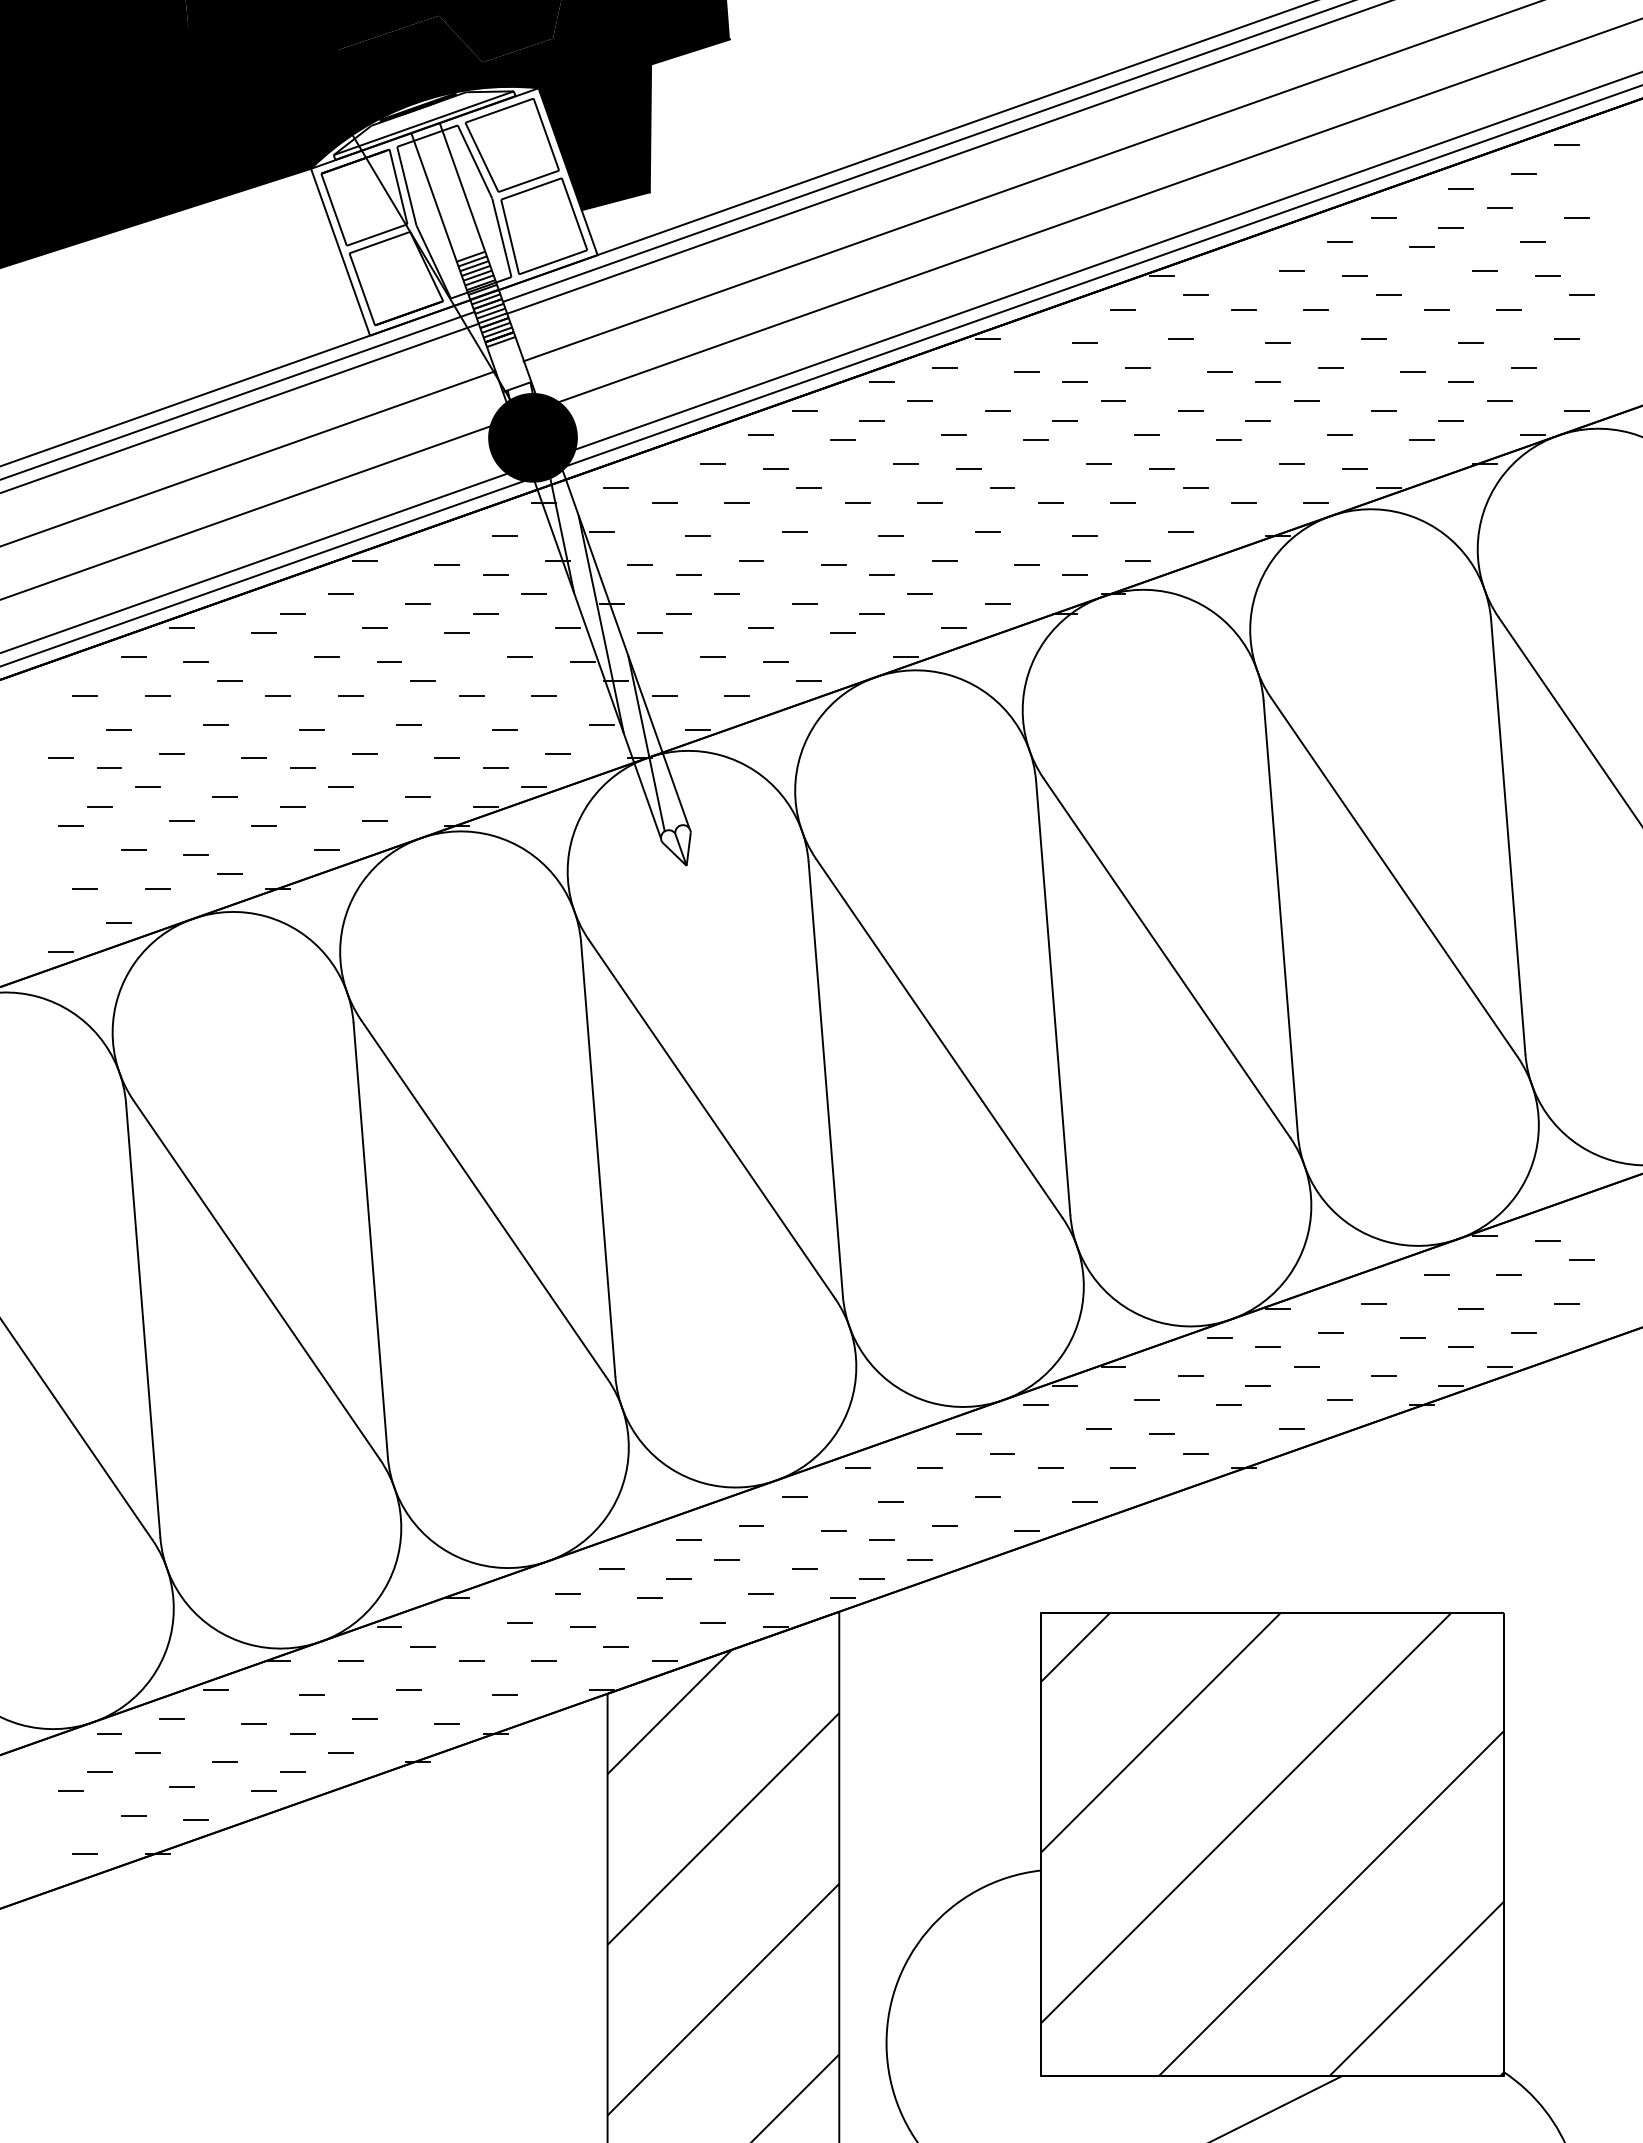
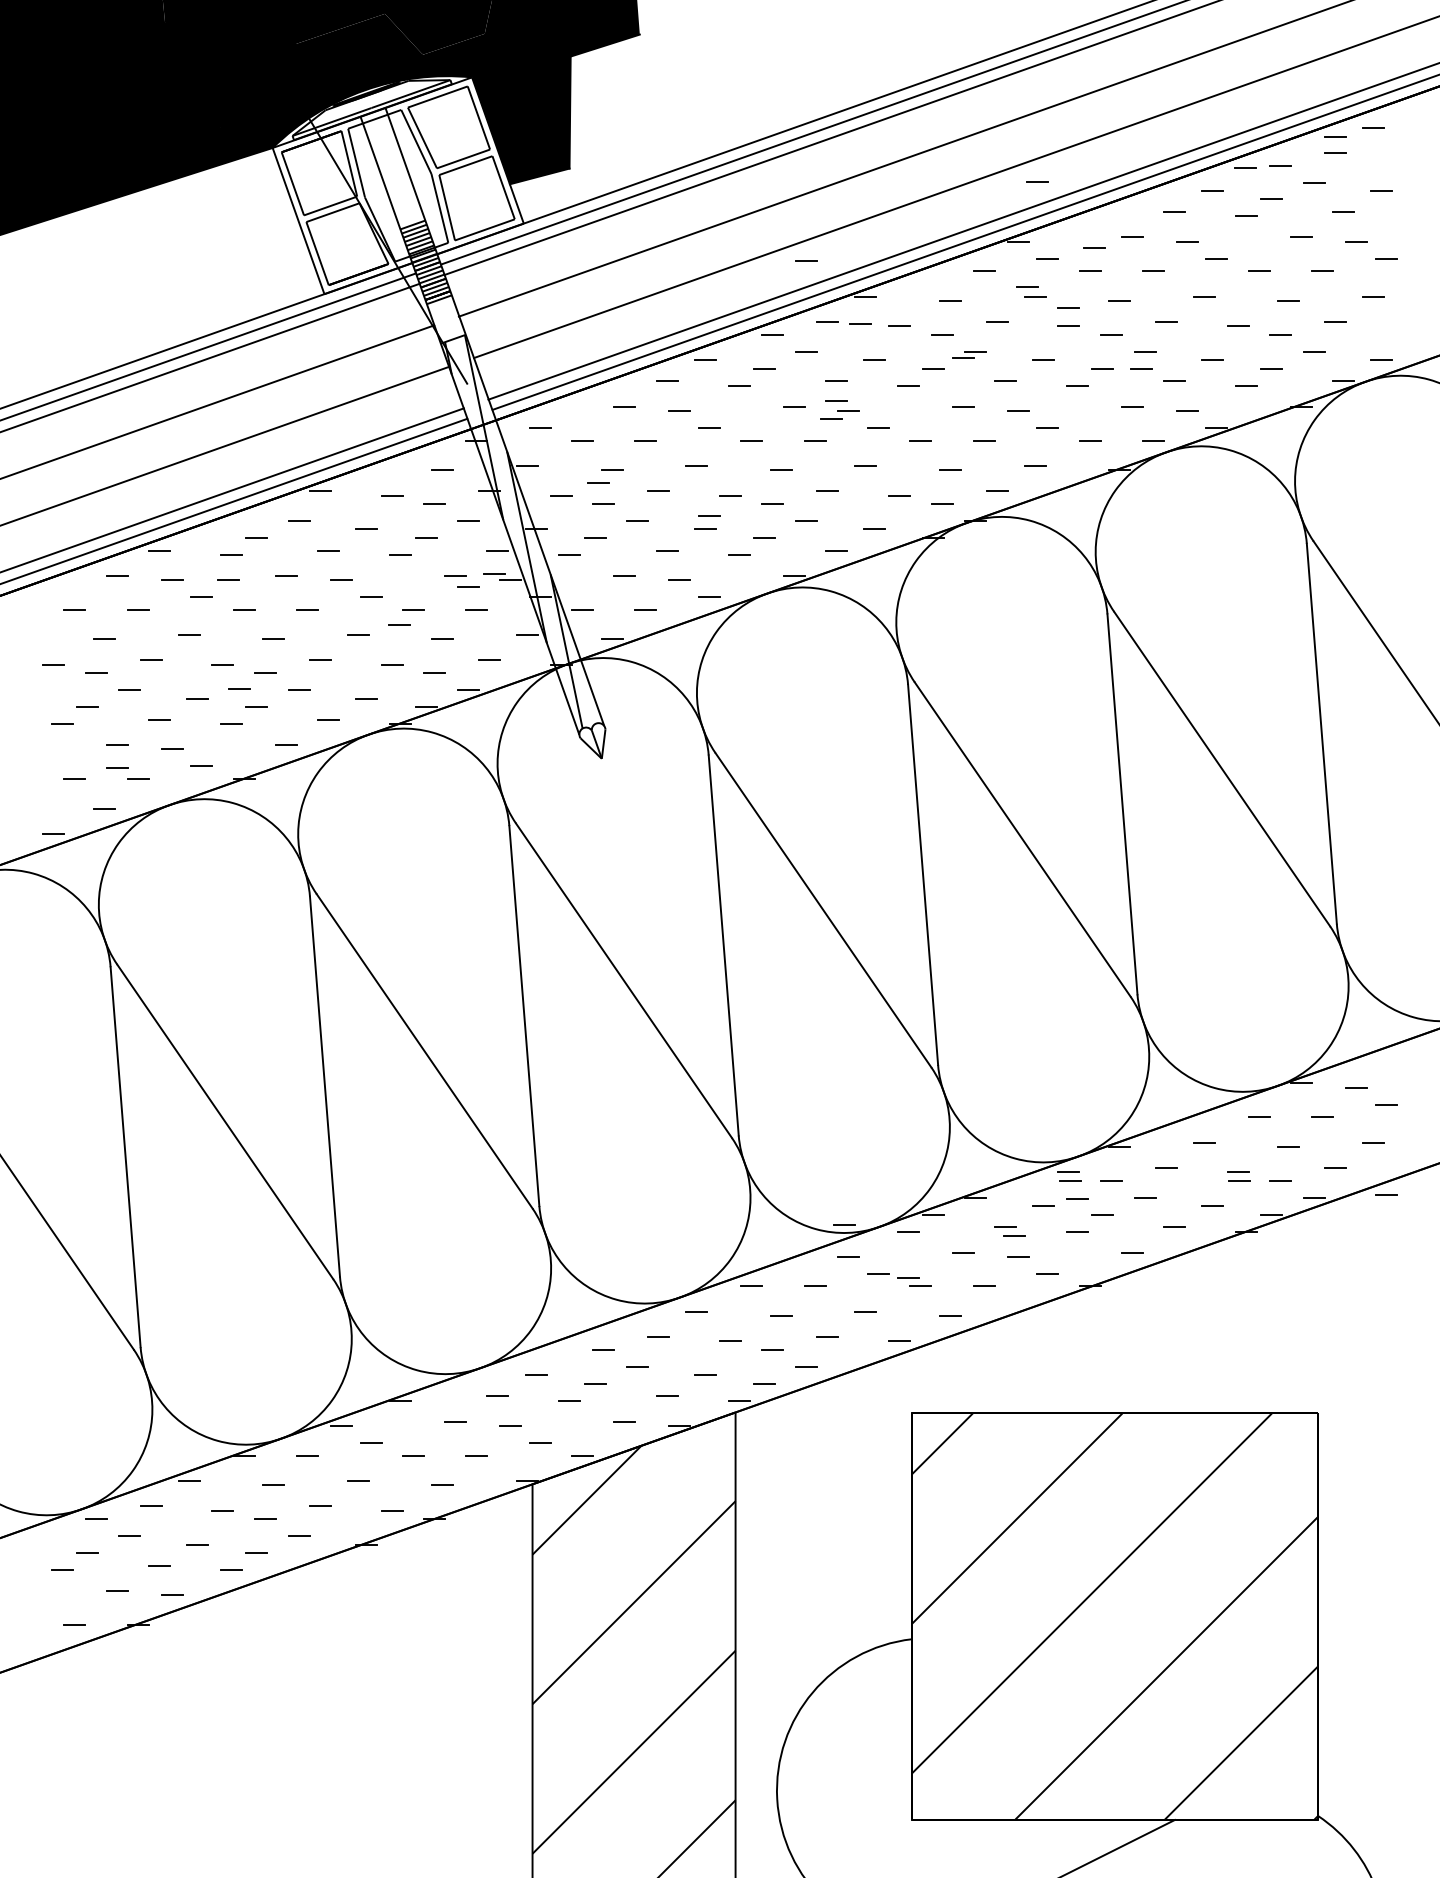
line: (1523, 155) -> (1335, 136), added
line: (1421, 190) -> (1245, 166), added
line: (1183, 207) -> (1037, 181), added
line: (1248, 282) -> (1094, 247), added
line: (919, 297) -> (805, 260), added
line: (1172, 326) -> (1027, 286), added
line: (1219, 350) -> (1068, 307), added
line: (981, 369) -> (860, 323), added
line: (1098, 407) -> (962, 357), added
line: (1301, 420) -> (1140, 368), added
fill: (532, 437) -> (466, 383), removed
line: (953, 457) -> (835, 400), added
line: (948, 477) -> (831, 418), added
line: (682, 550) -> (598, 482), added
line: (808, 587) -> (708, 514), added
line: (563, 654) -> (493, 573), added
line: (259, 661) -> (227, 579), added
line: (533, 669) -> (467, 586), added
line: (454, 712) -> (398, 624), added
line: (272, 785) -> (238, 688), added
line: (133, 875) -> (117, 767), added
line: (1220, 1346) -> (1069, 1179), added
line: (1413, 1346) -> (1238, 1179), added
line: (1581, 1362) -> (1385, 1194), added
line: (1228, 1367) -> (1076, 1198), added
line: (963, 1397) -> (844, 1224), added
line: (1156, 1409) -> (1013, 1235), added
line: (1035, 1457) -> (907, 1277), added

